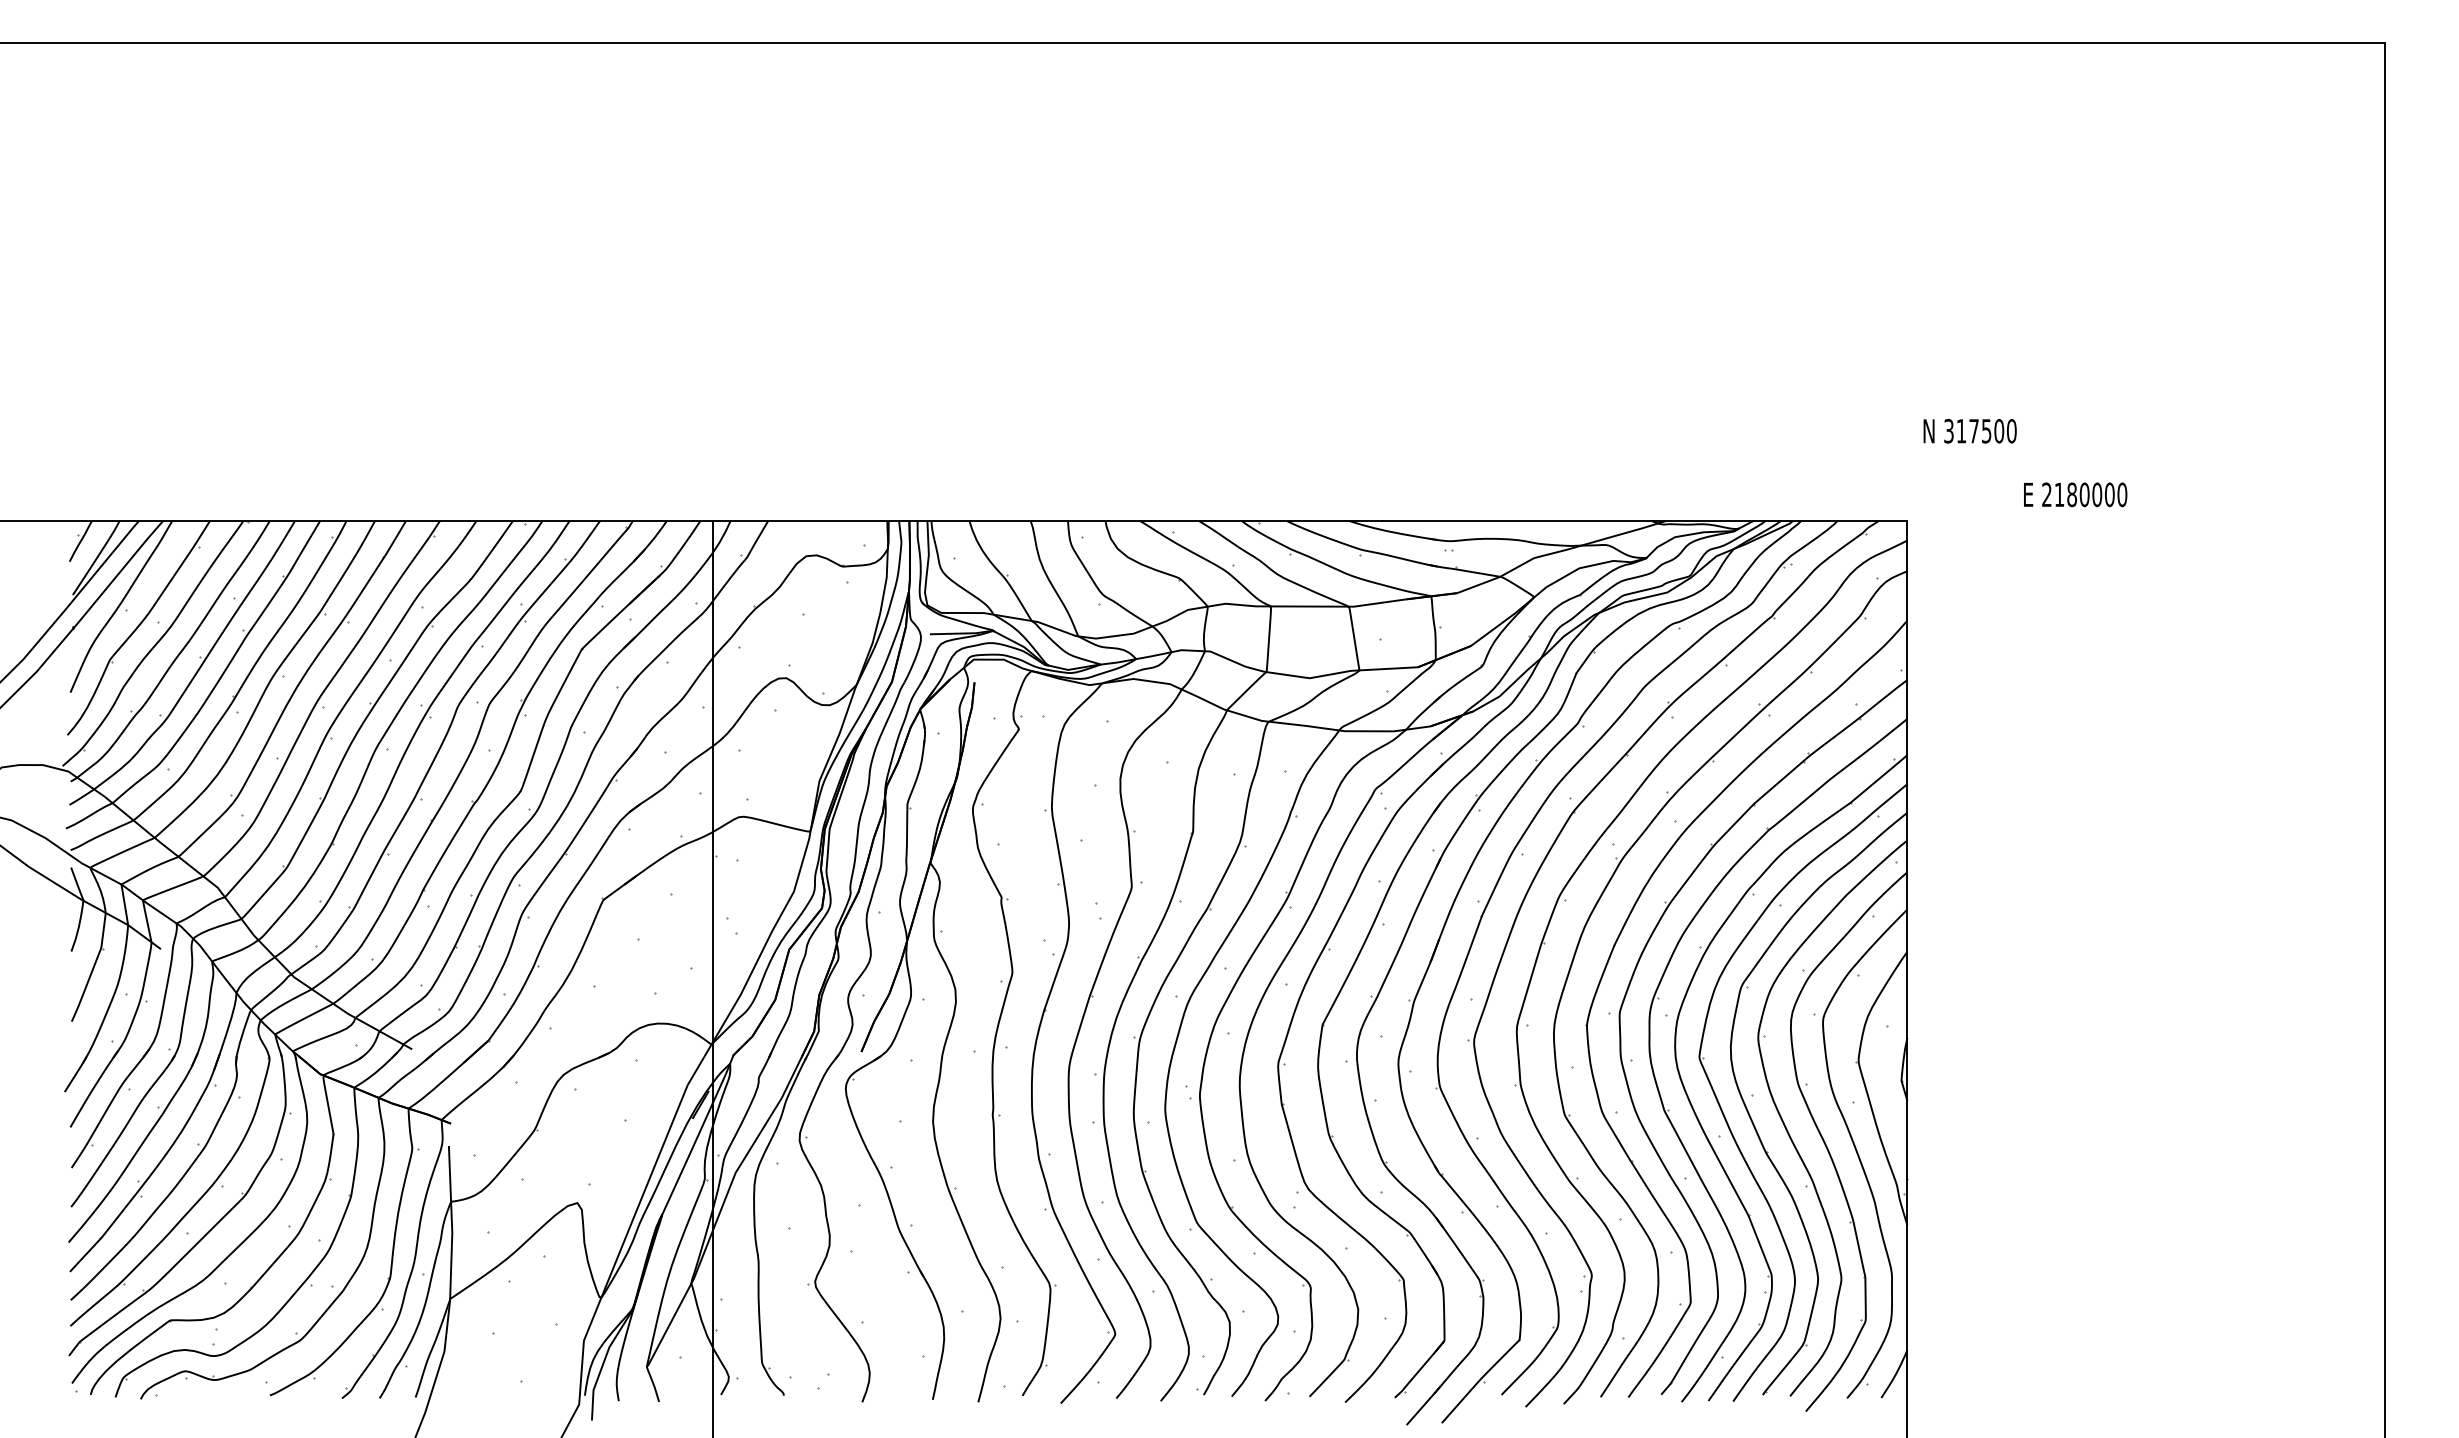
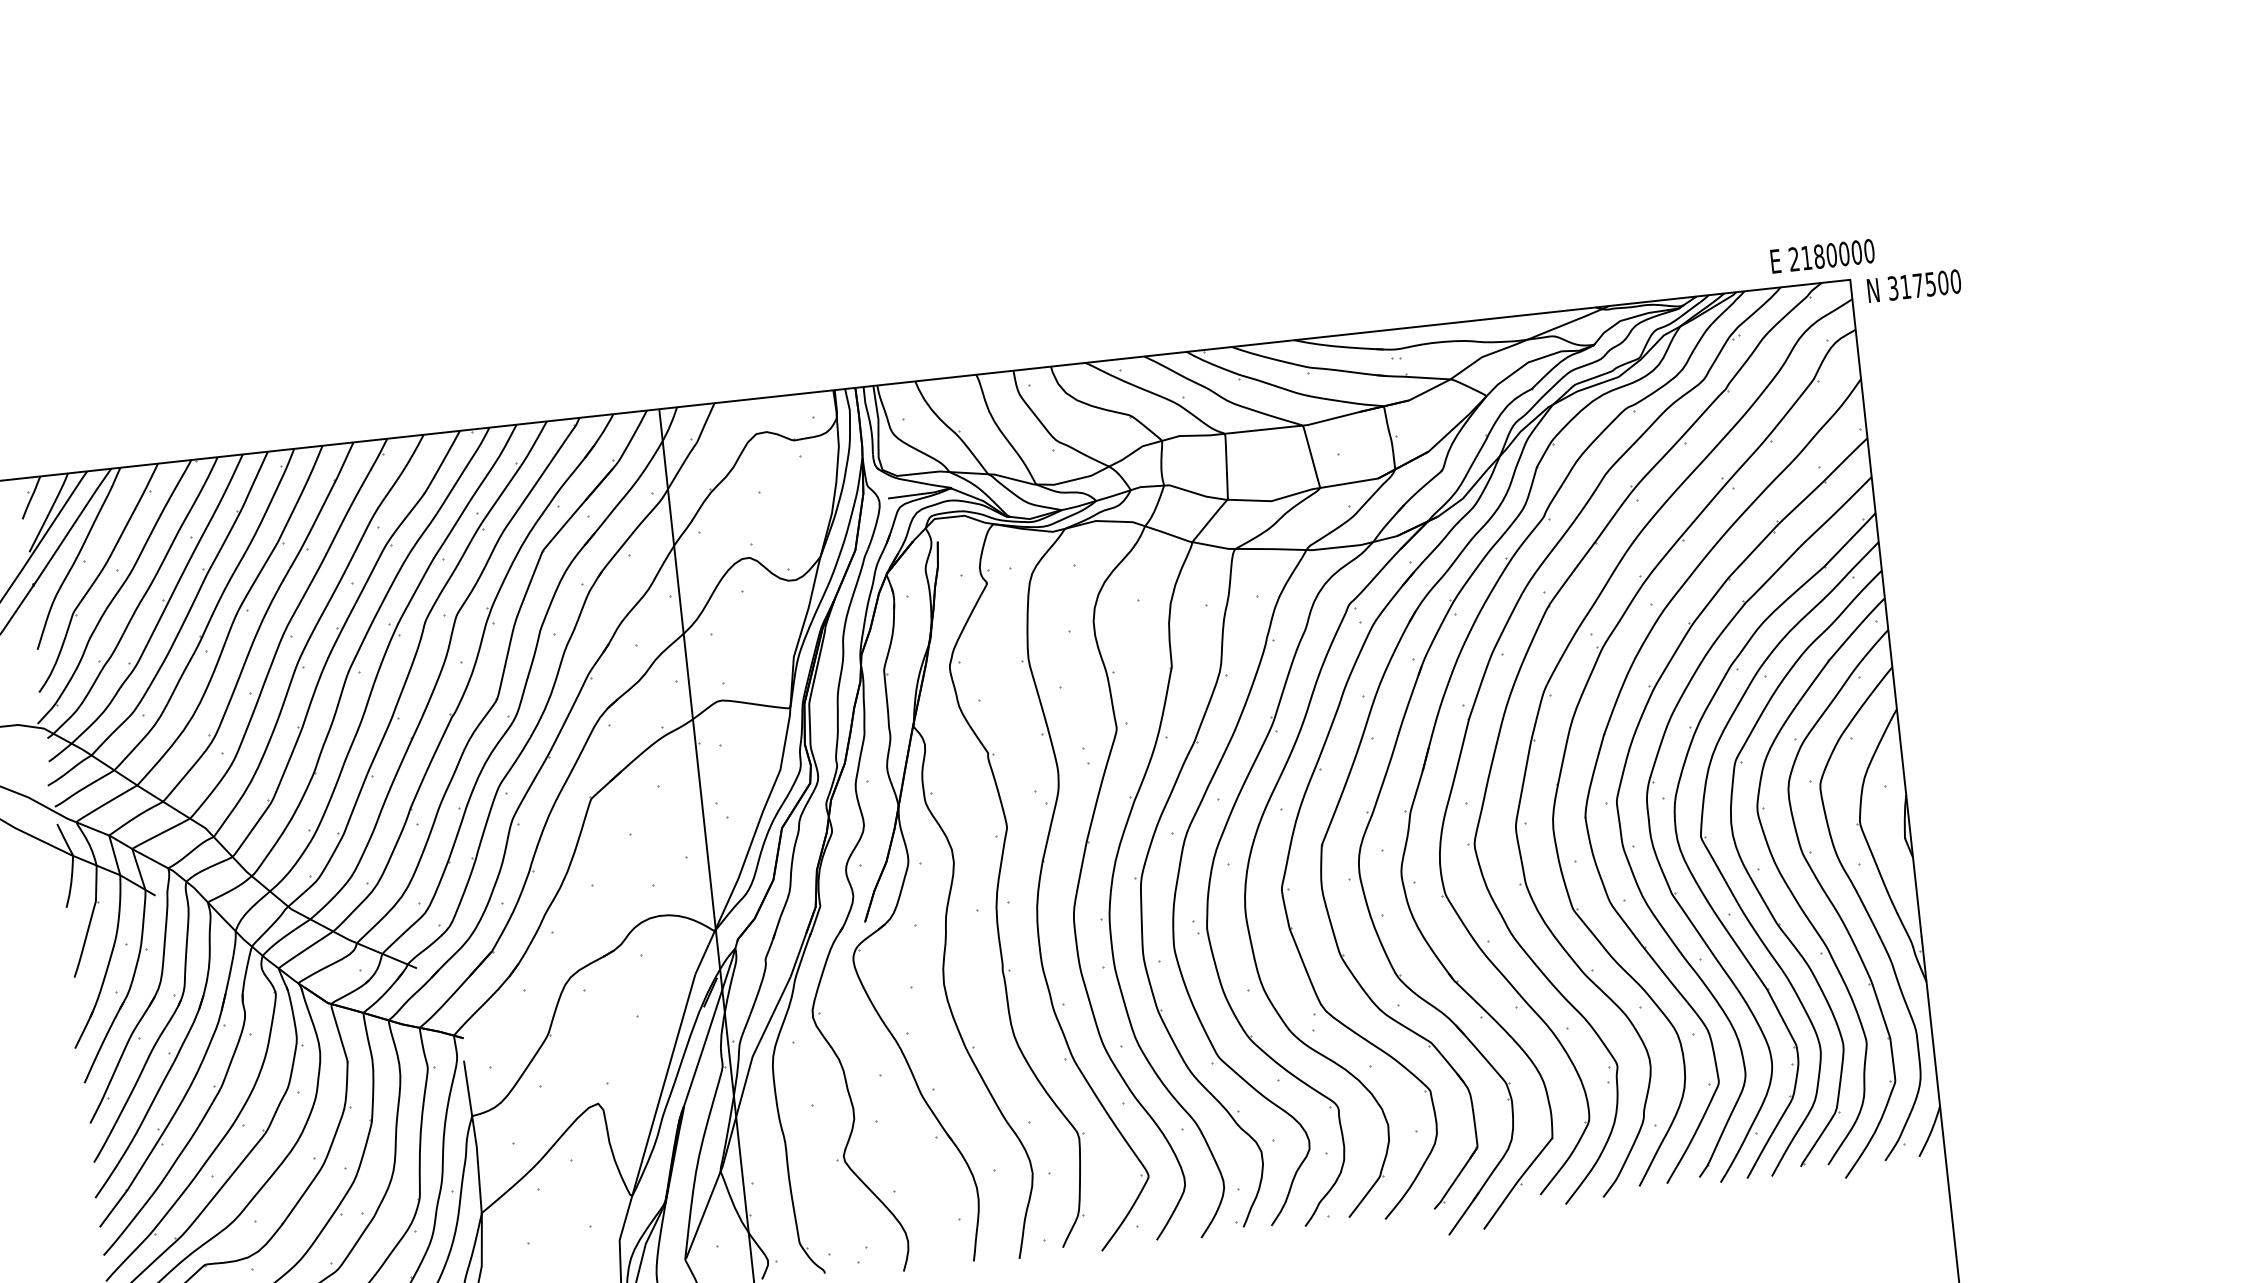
text: (1969, 431) -> (1913, 286), moved
text: (2075, 494) -> (1822, 255), moved

